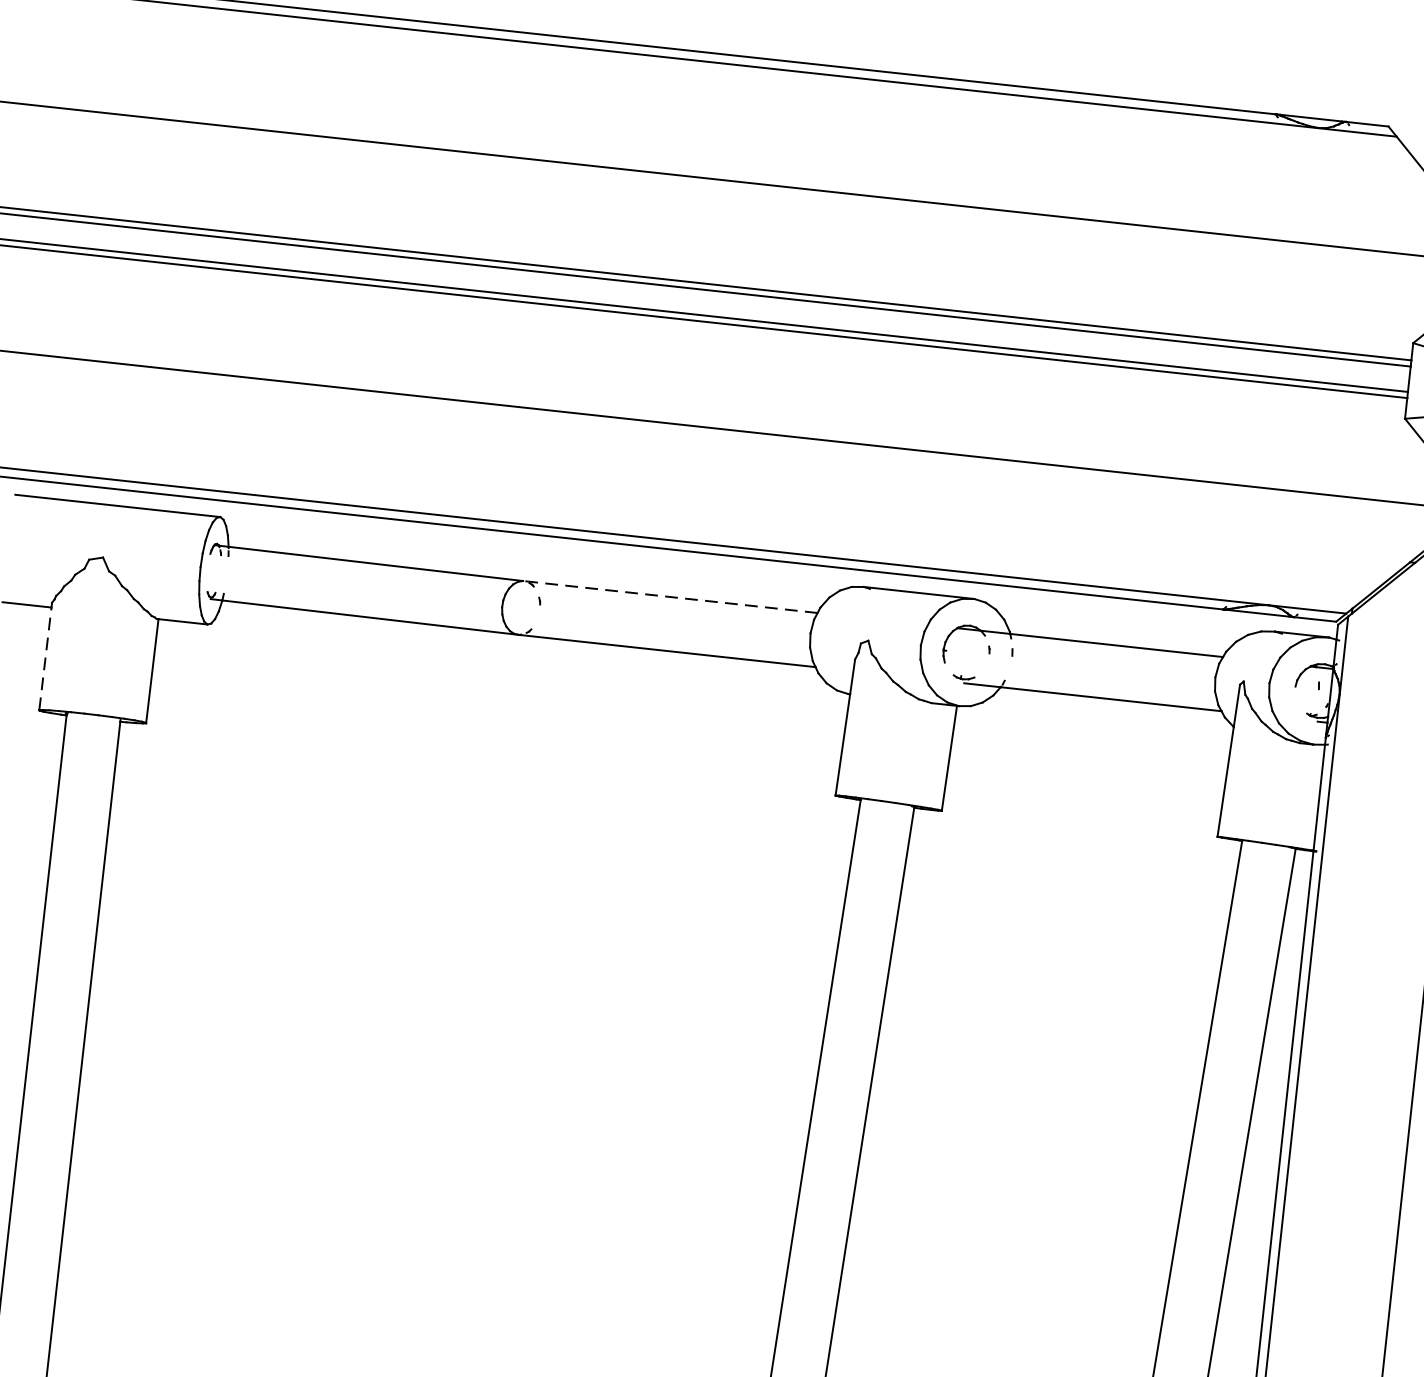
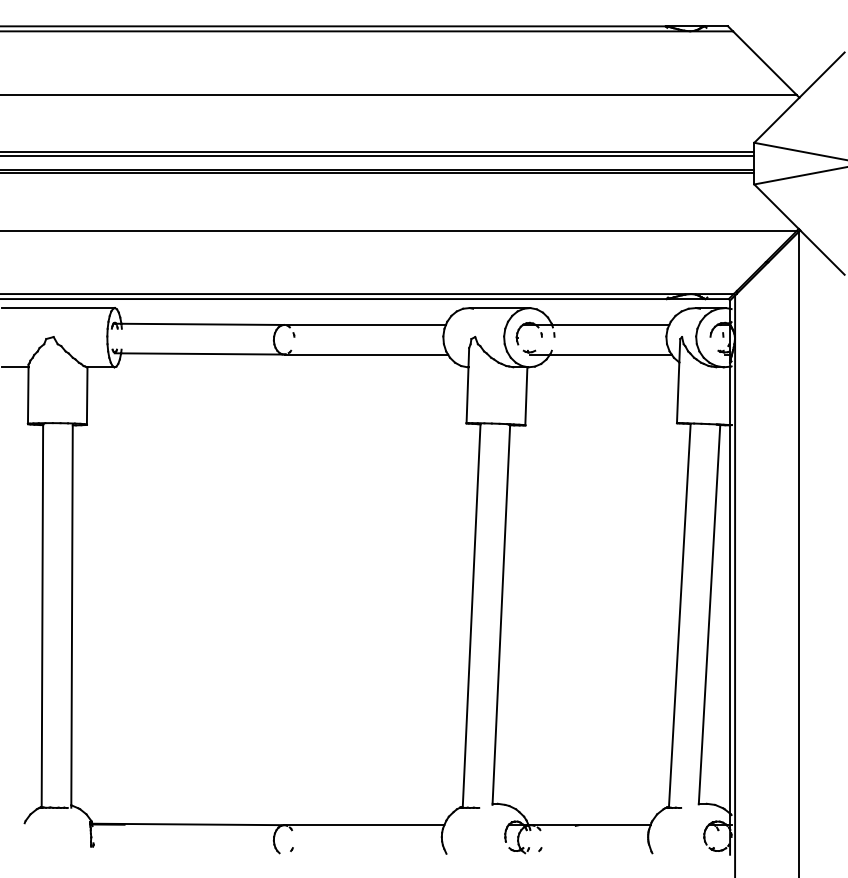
line: (669, 596) -> (364, 324), dashed -> solid
line: (45, 658) -> (28, 395), dashed -> solid

